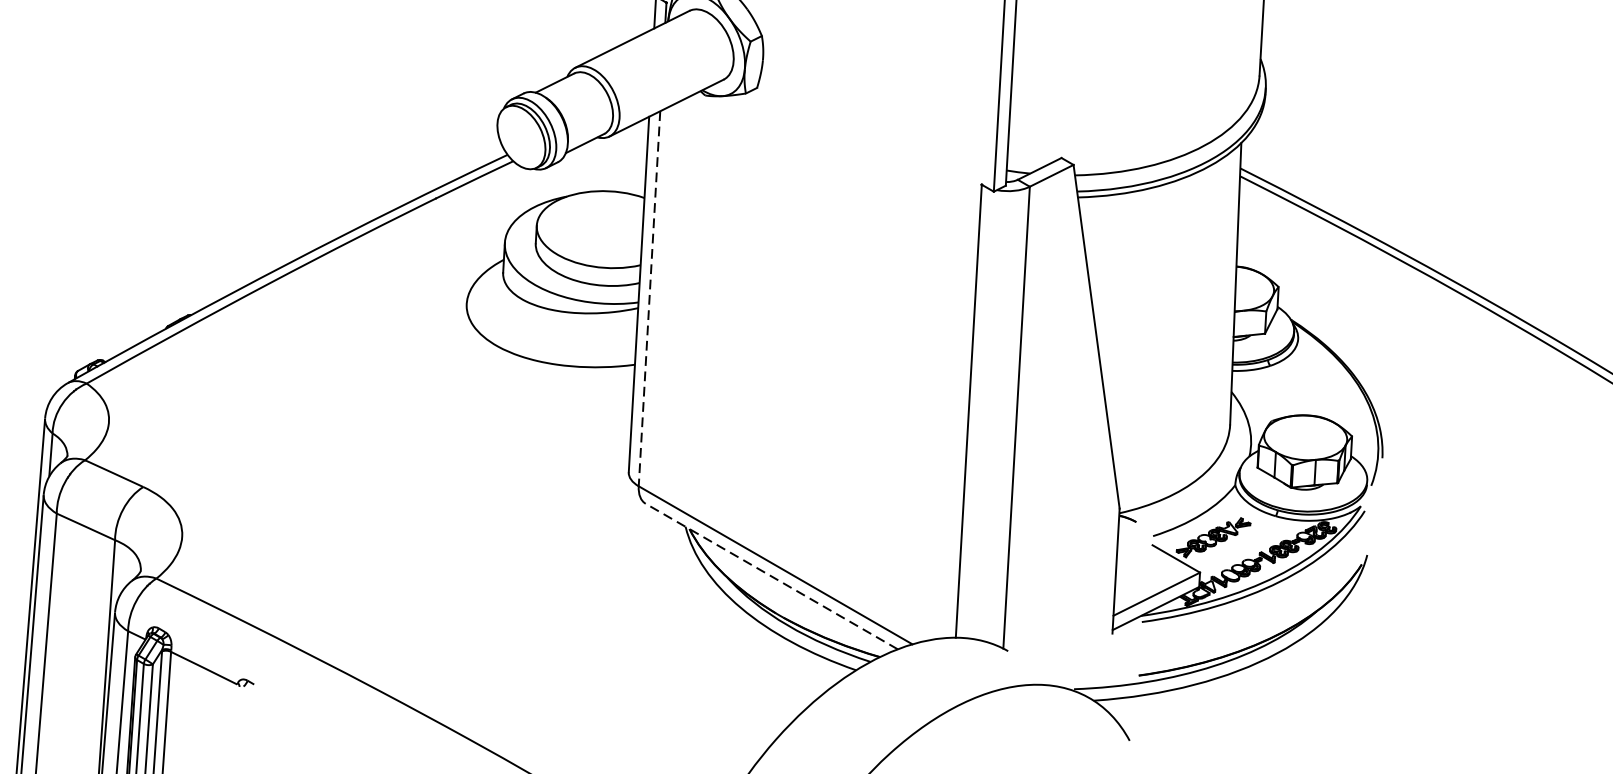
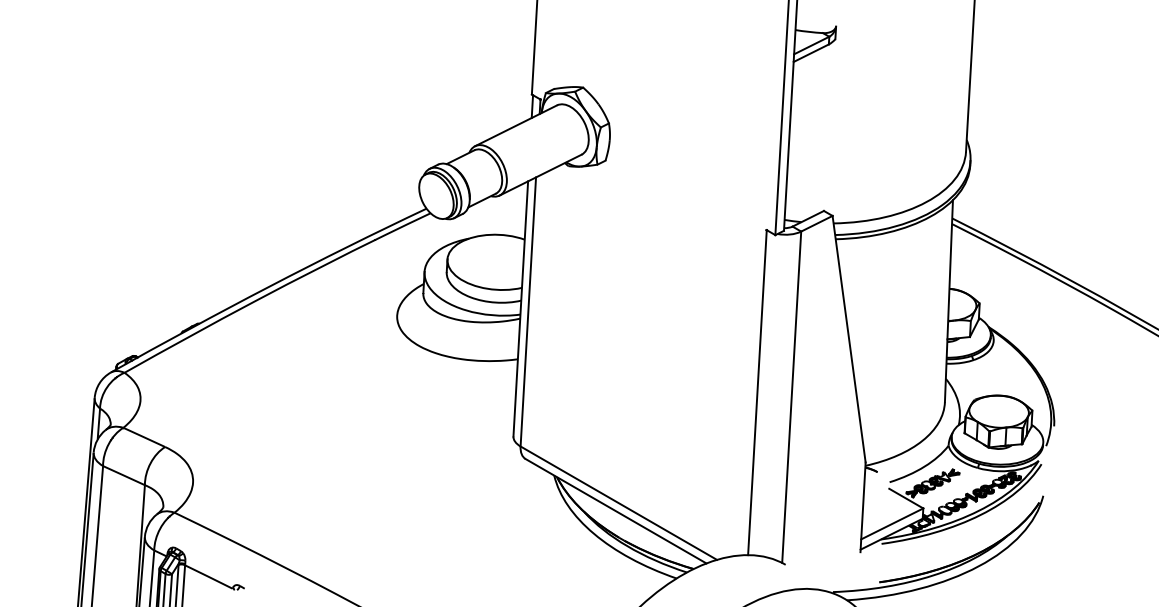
line: (649, 298) -> (528, 311), dashed -> solid
line: (770, 575) -> (615, 510), dashed -> solid

